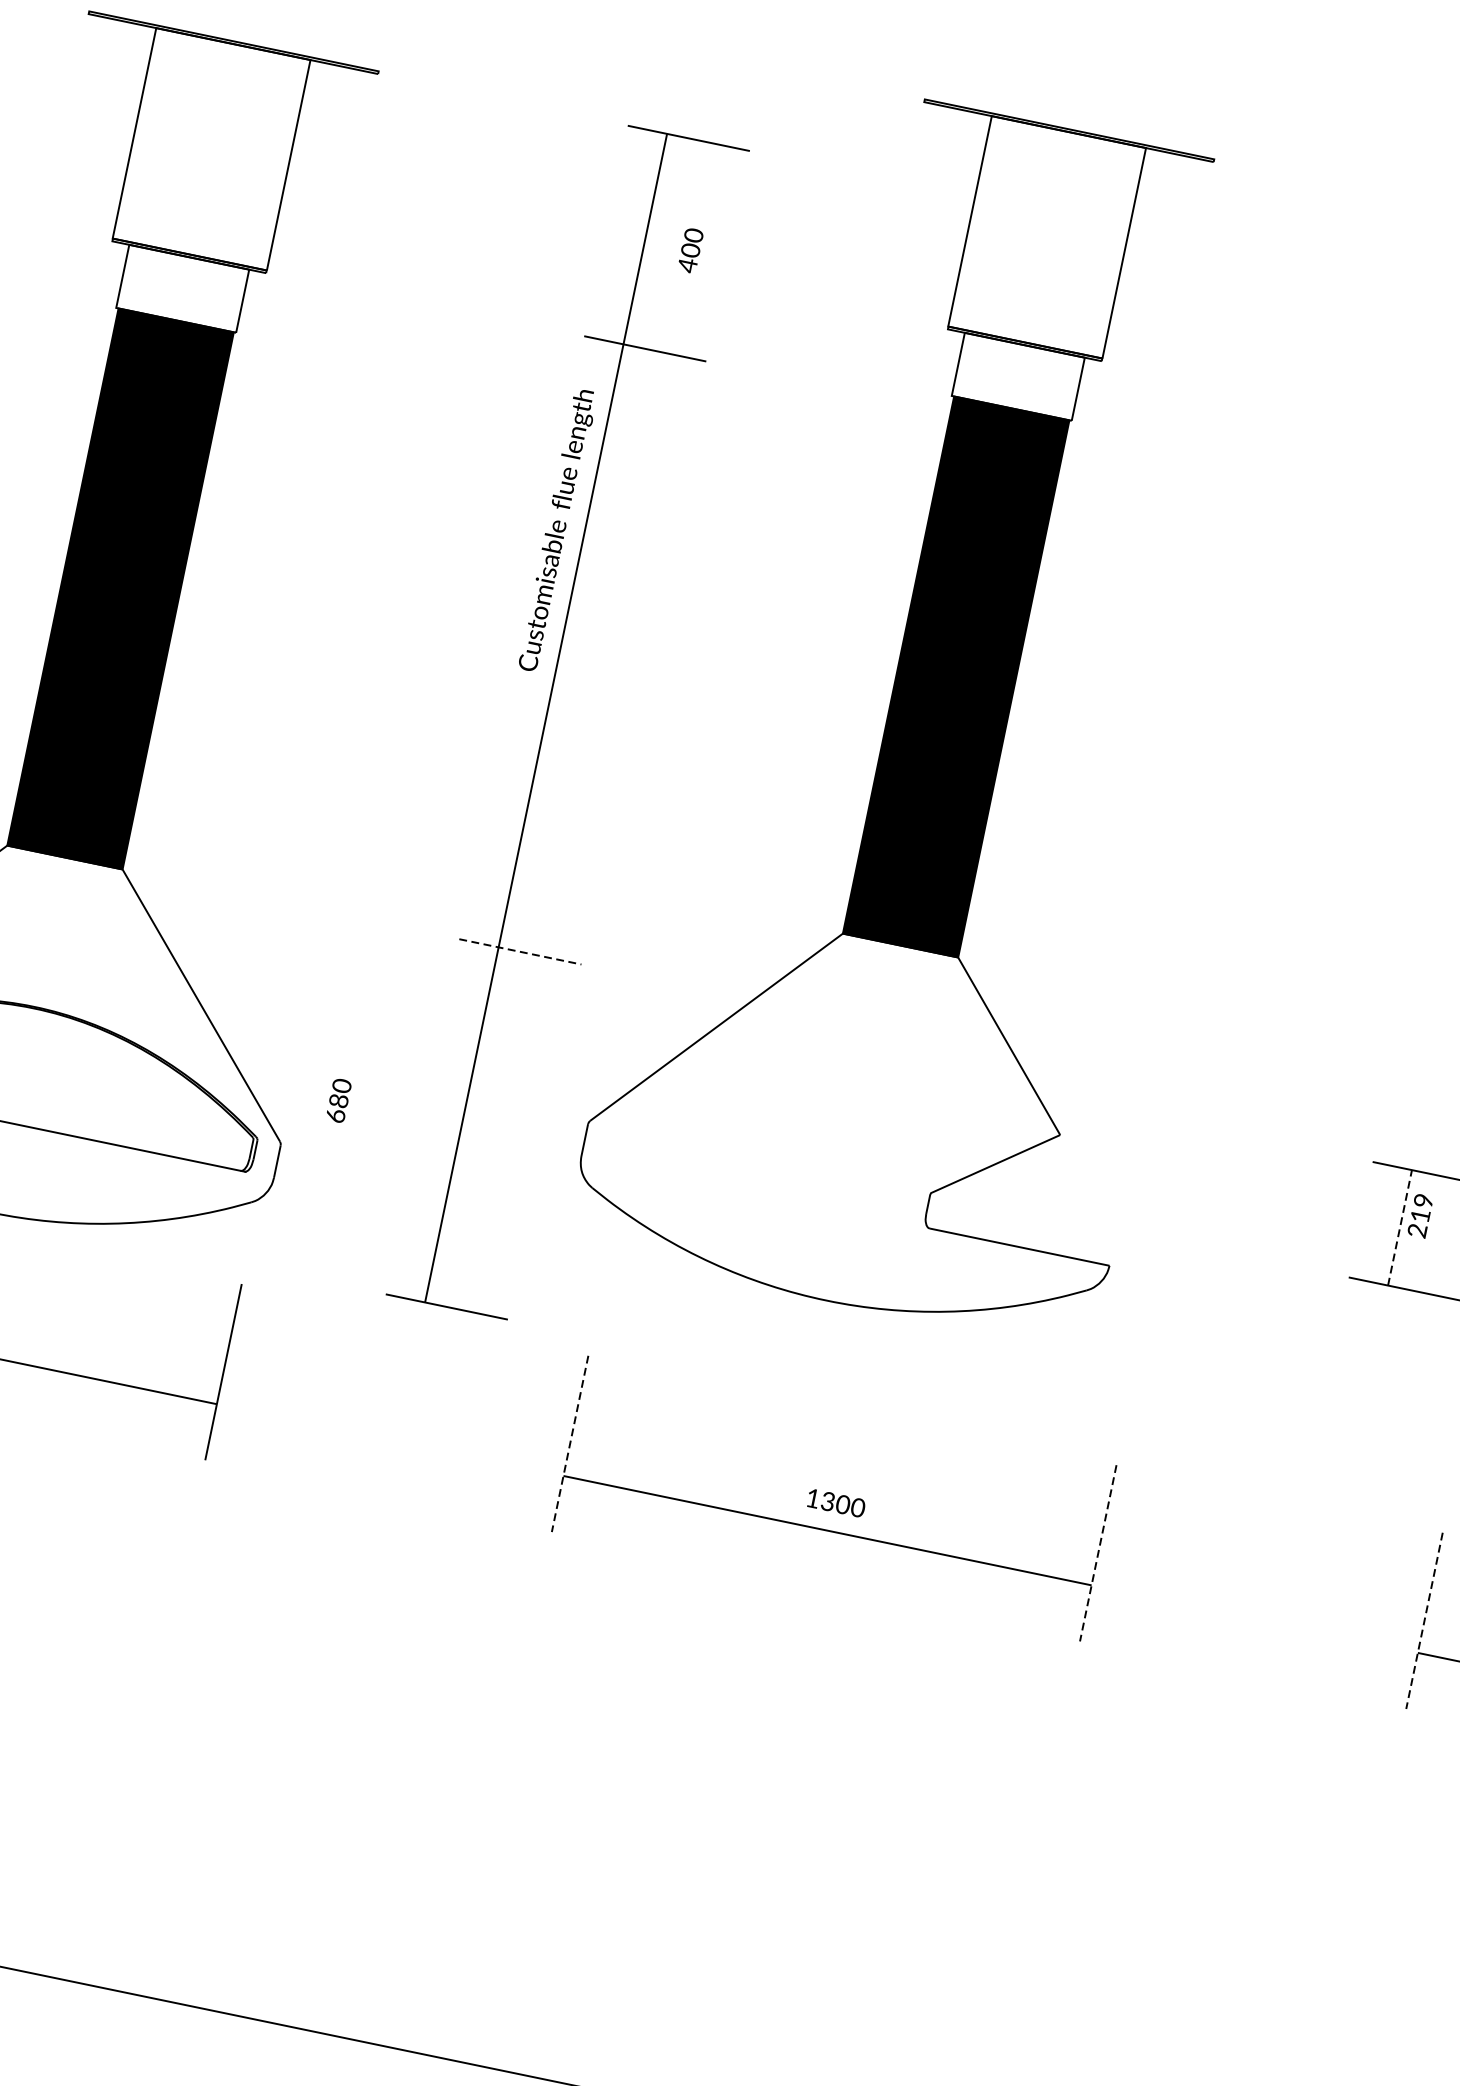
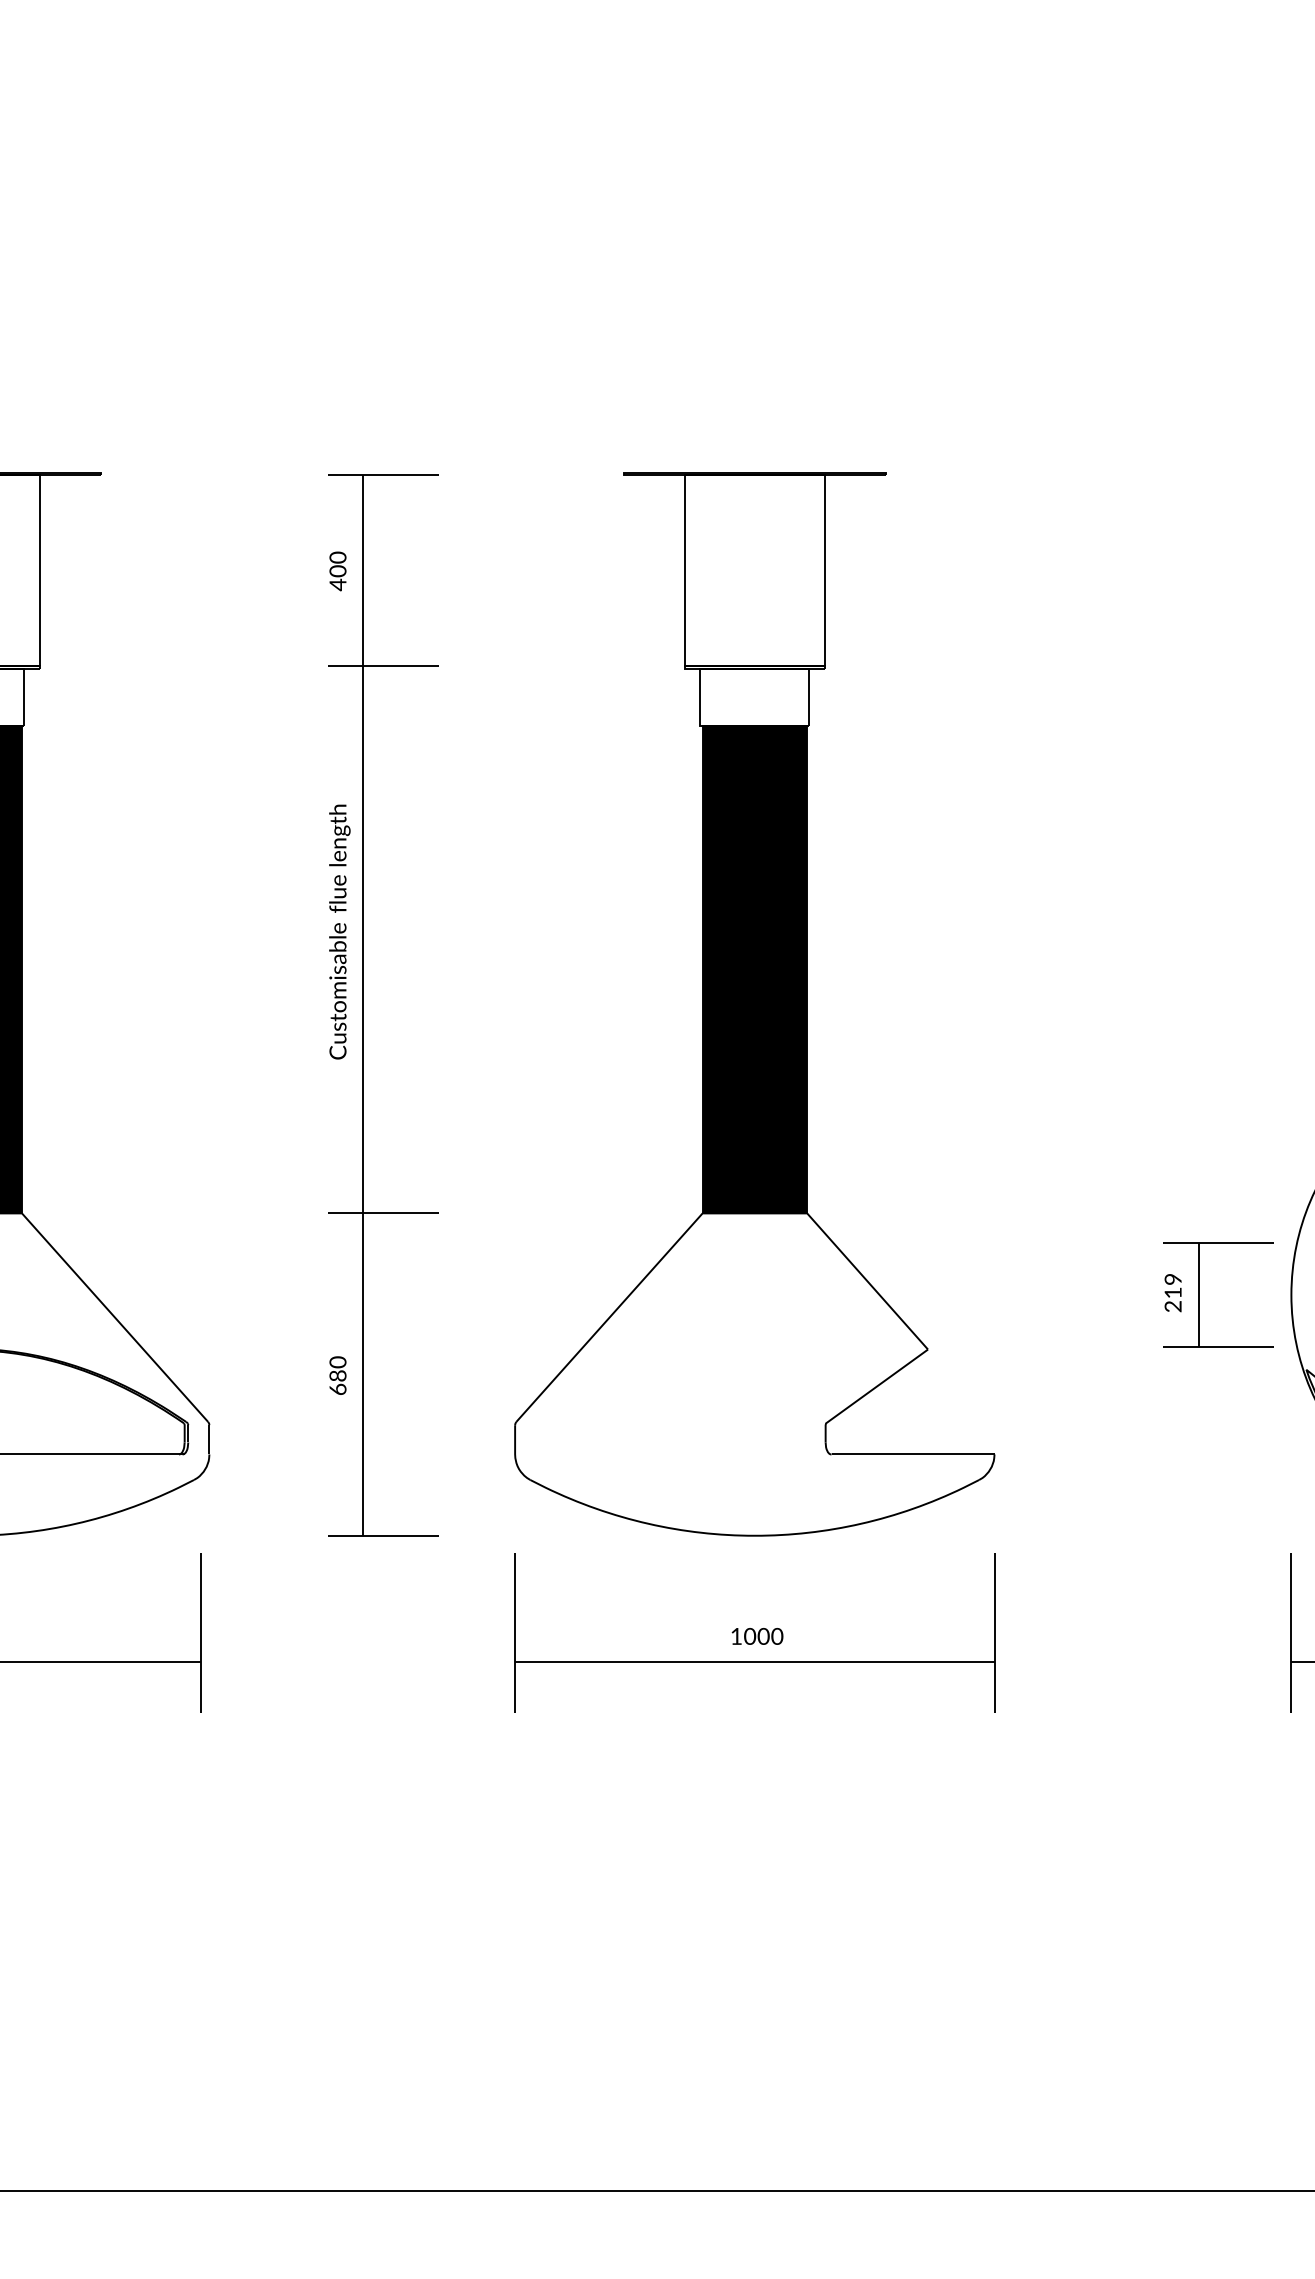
text: (690, 250) -> (337, 571), moved
text: (557, 529) -> (339, 931), moved
part: (947, 715) -> (754, 1004), moved
line: (520, 952) -> (383, 1213), dashed -> solid
text: (338, 1100) -> (337, 1375), moved
text: (1419, 1216) -> (1172, 1293), moved
line: (1400, 1227) -> (1198, 1294), dashed -> solid
line: (570, 1444) -> (515, 1633), dashed -> solid
text: (828, 1501) -> (750, 1636), 1300 -> 1000
line: (1098, 1554) -> (994, 1633), dashed -> solid
line: (1424, 1621) -> (1290, 1633), dashed -> solid

